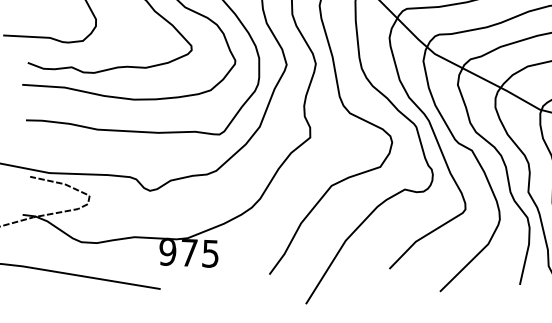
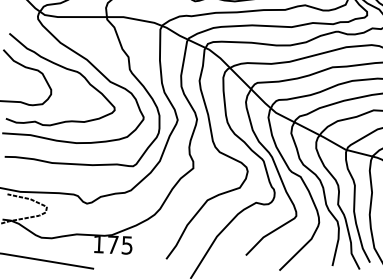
text: (167, 250) -> (98, 243), 975 -> 175

